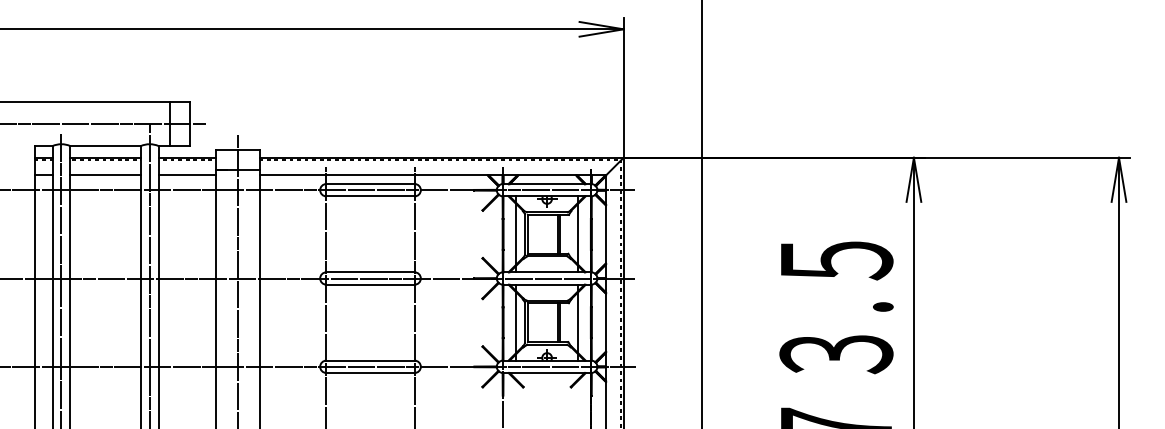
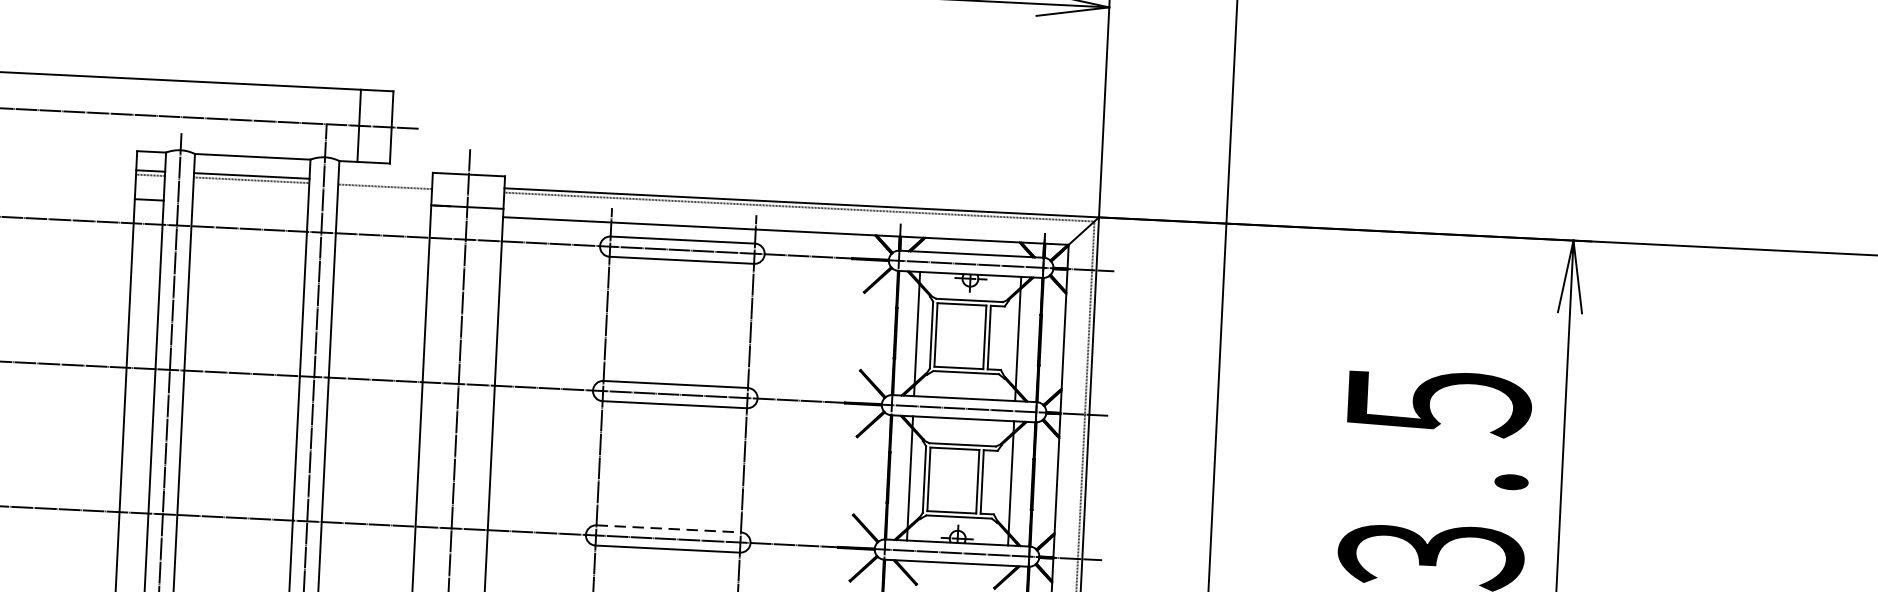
line: (186, 157) -> (384, 182), removed
line: (105, 175) -> (250, 204), removed
line: (186, 175) -> (382, 211), removed
line: (371, 360) -> (670, 528), solid -> dashed

